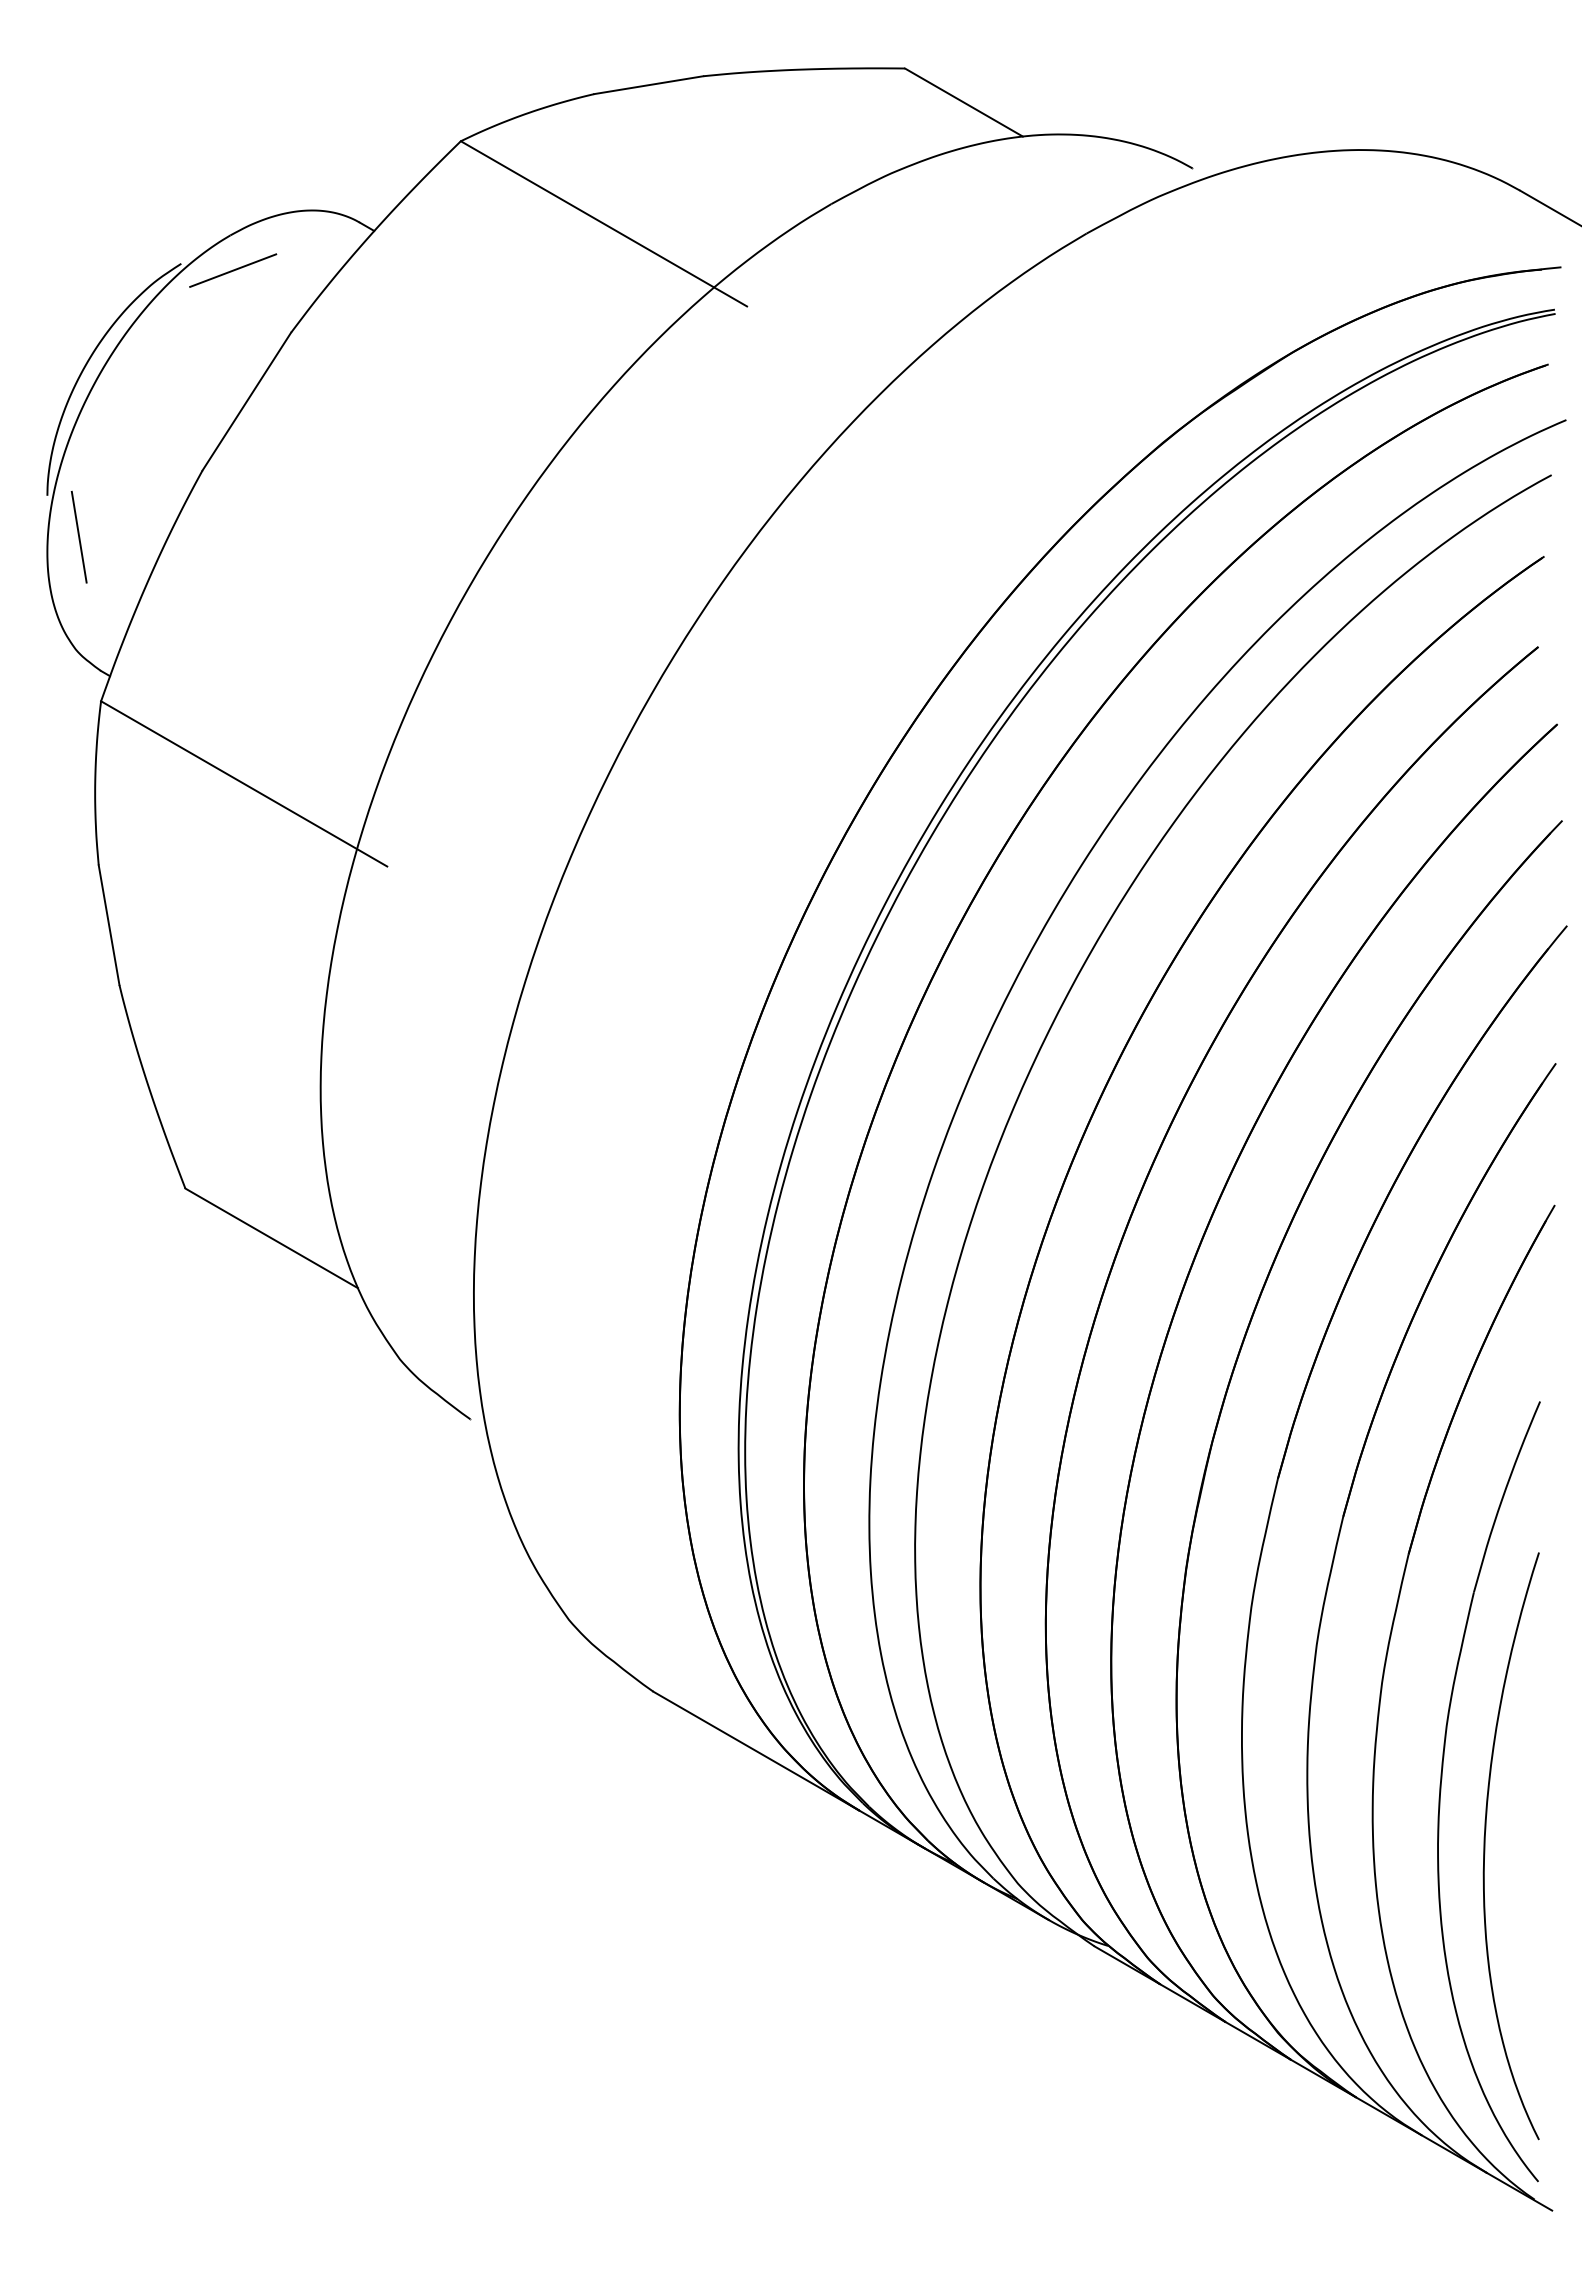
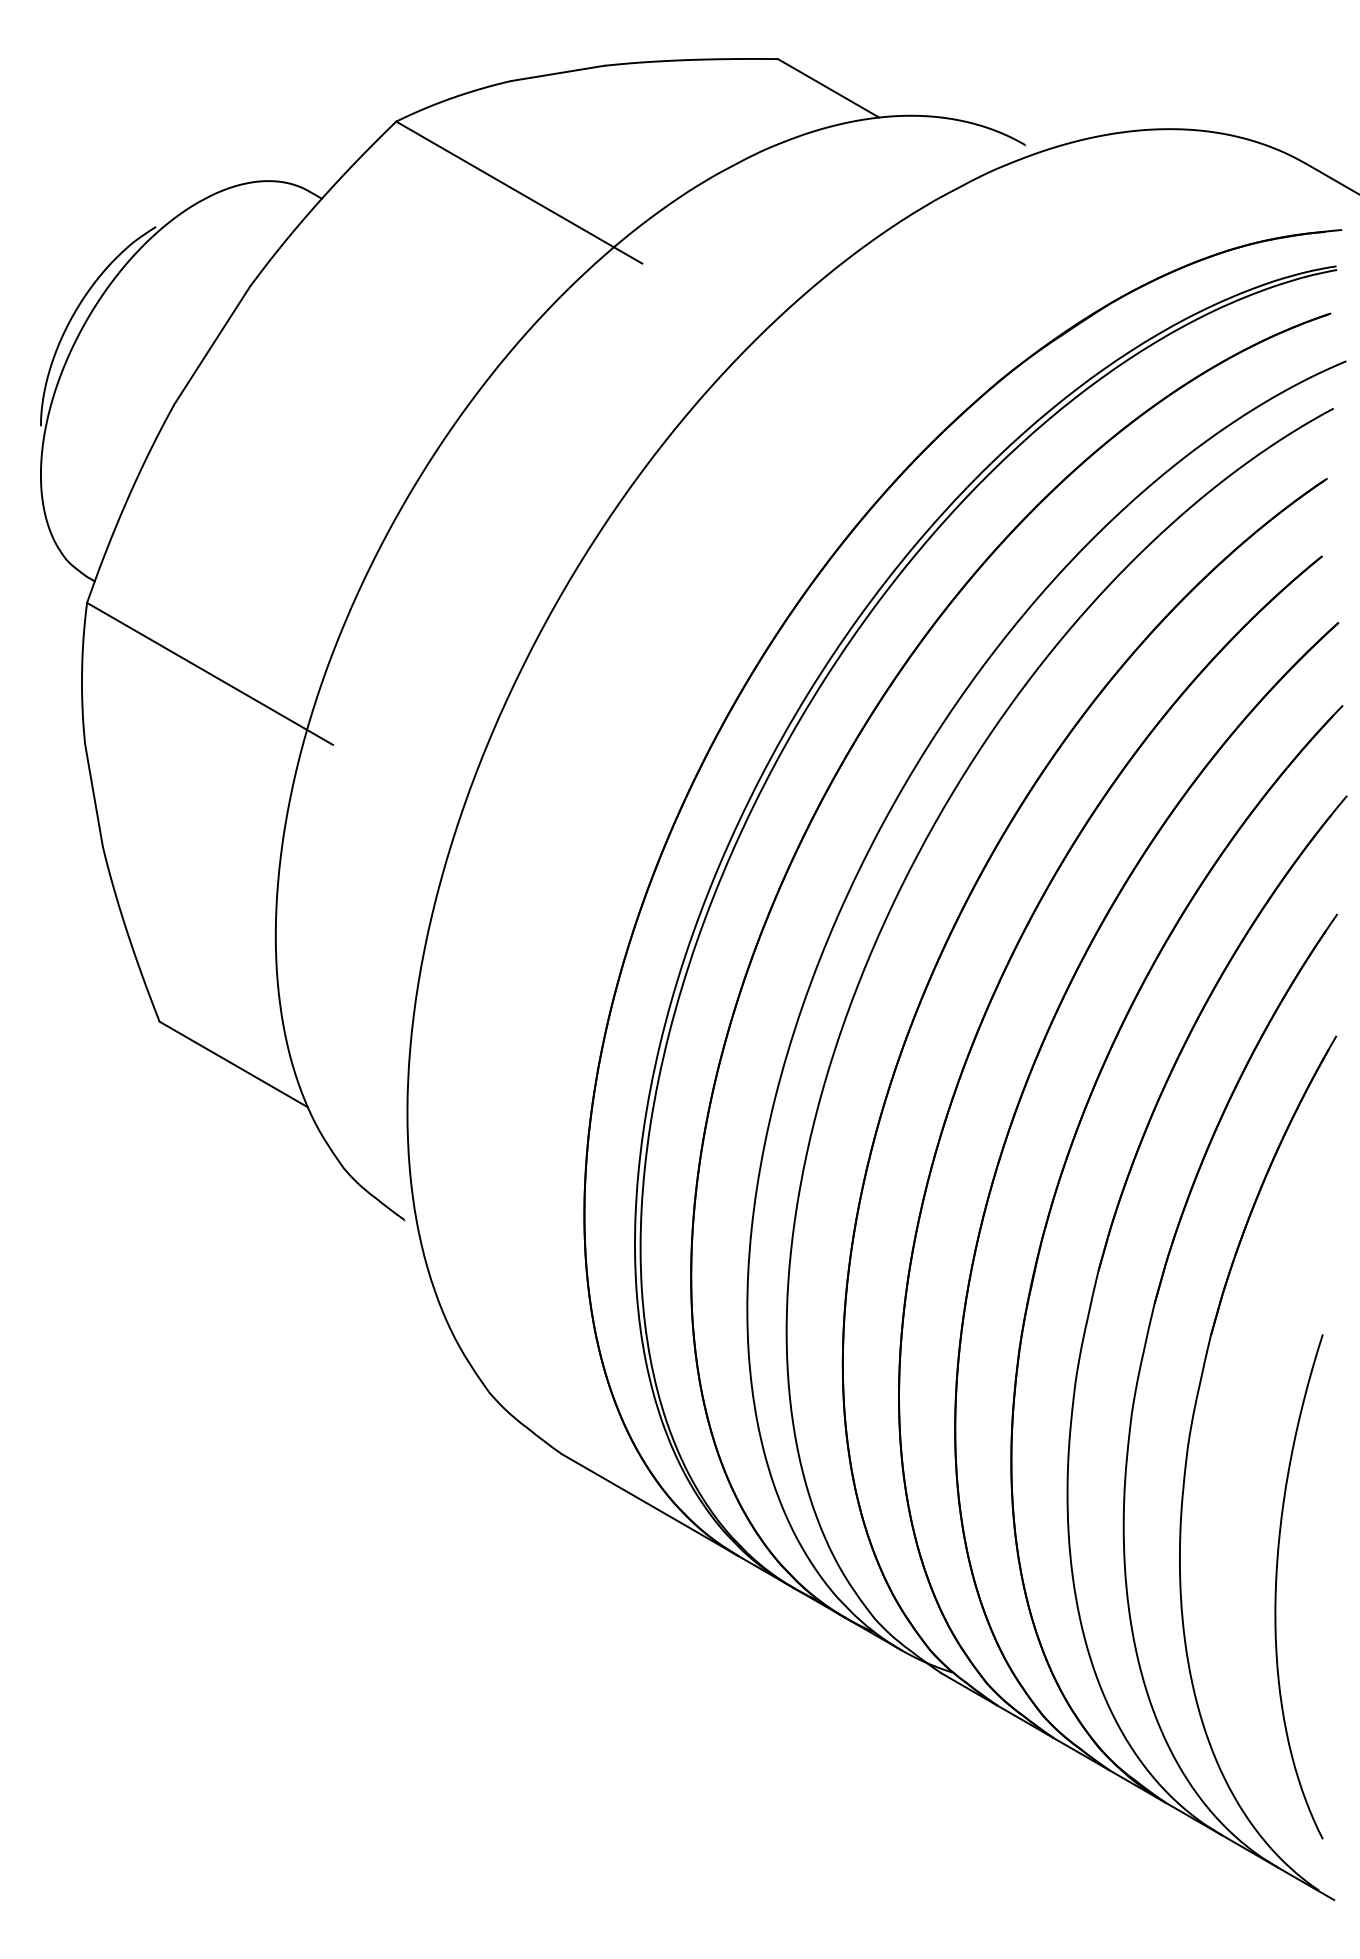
line: (233, 270) -> (200, 232), removed
line: (78, 536) -> (67, 461), removed
part: (1441, 1791) -> (1239, 1539), removed

